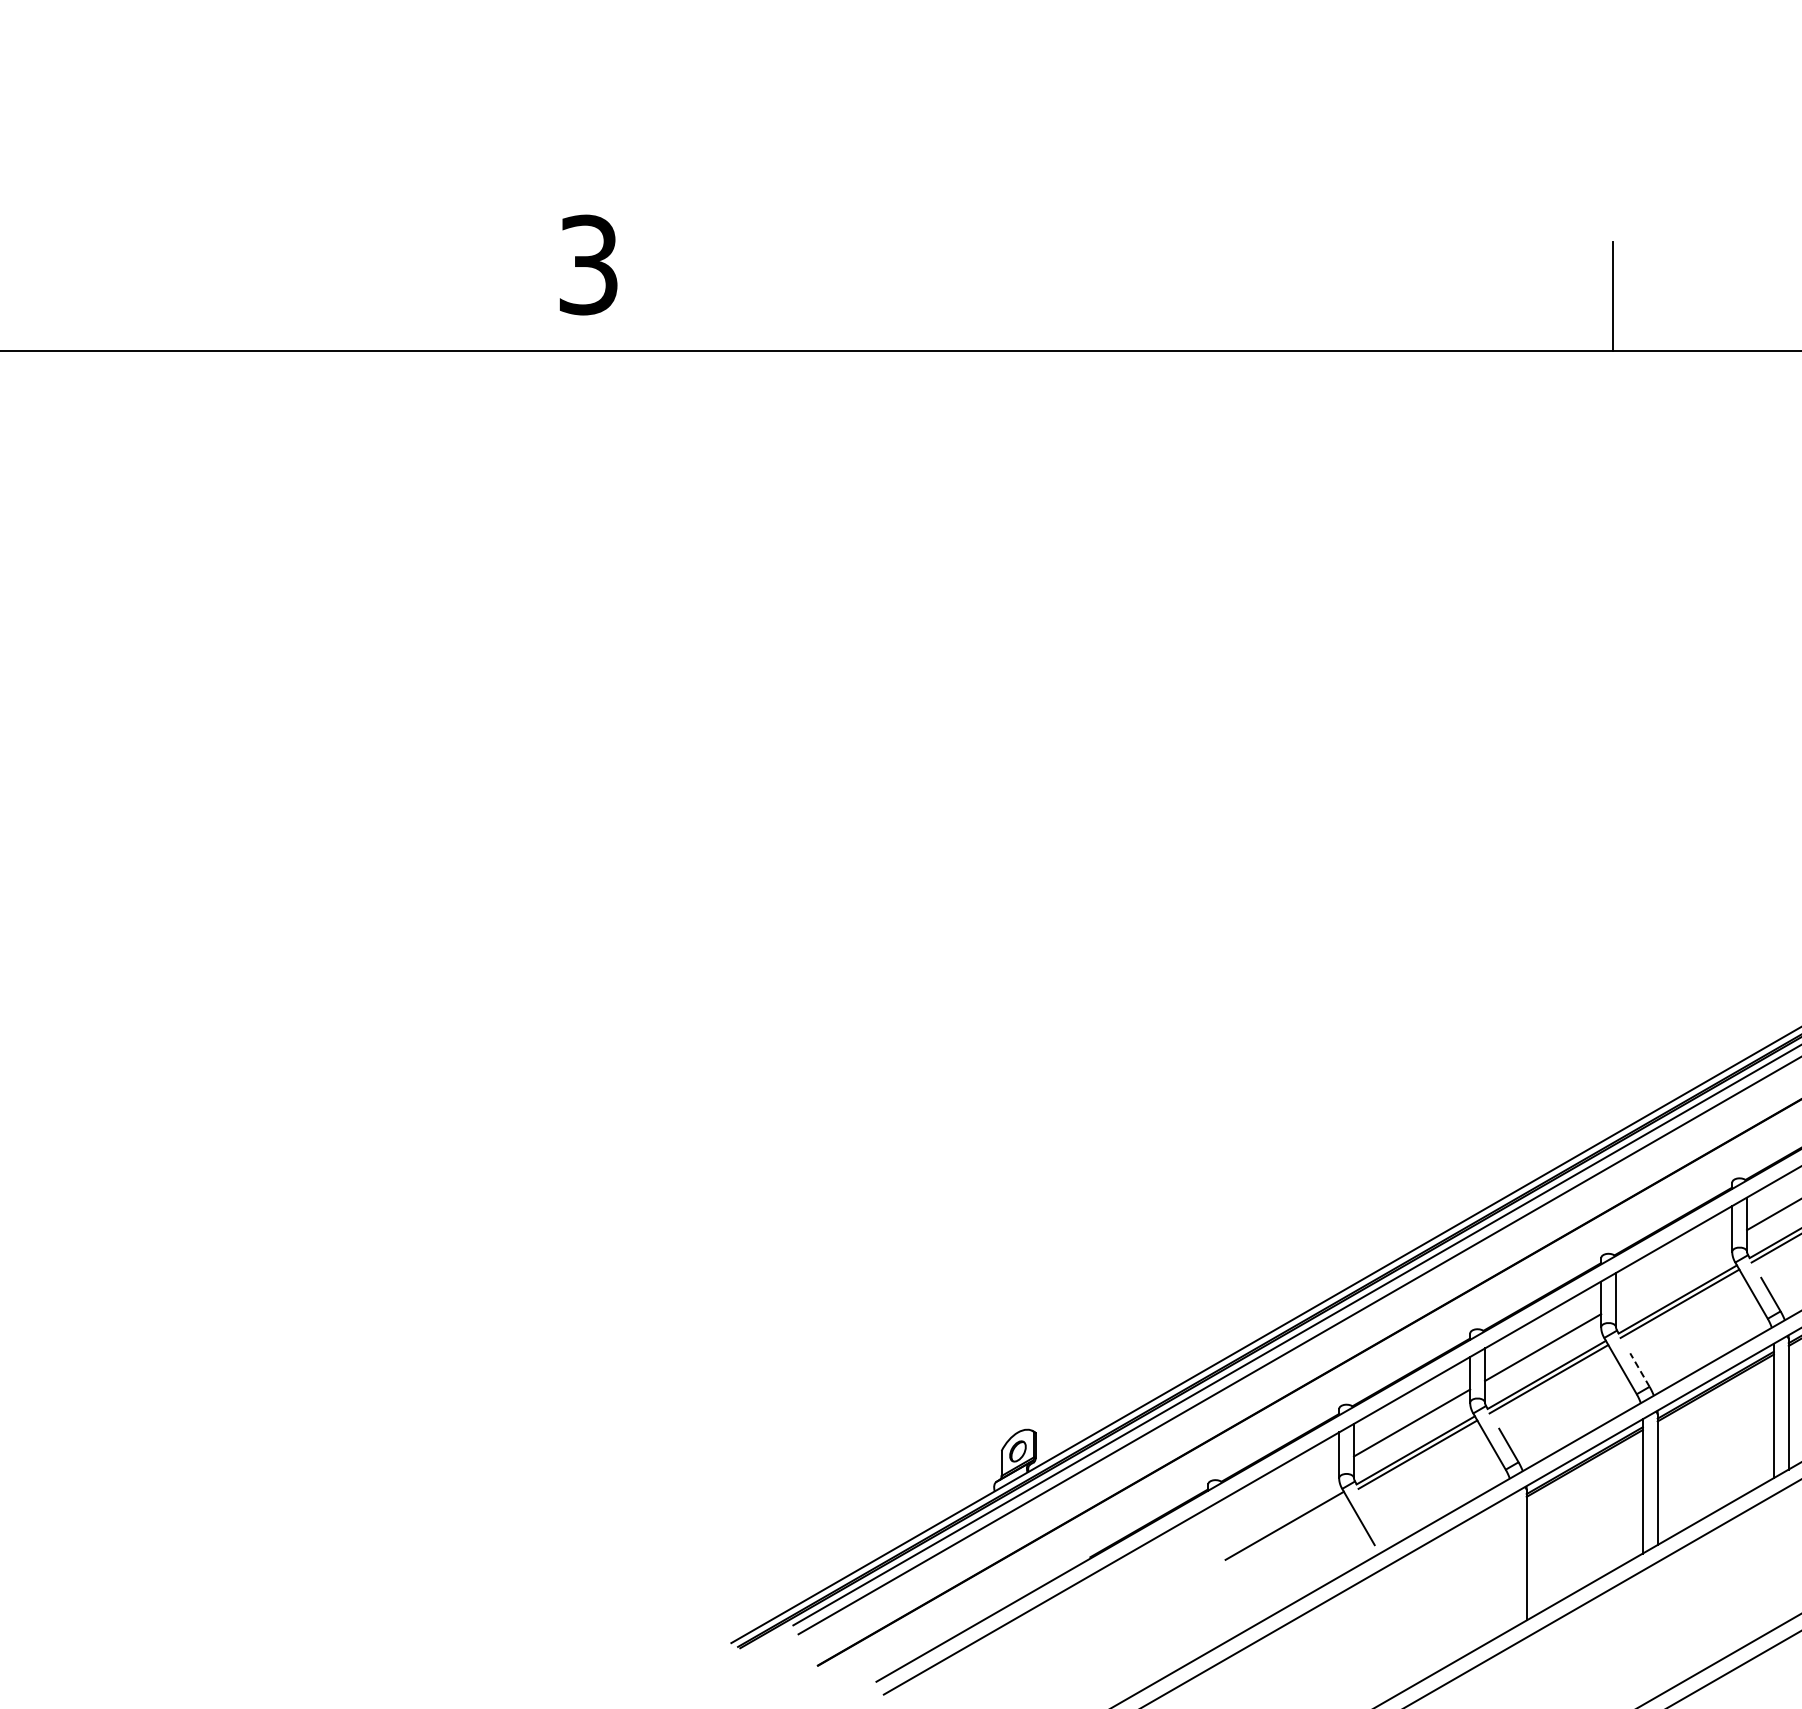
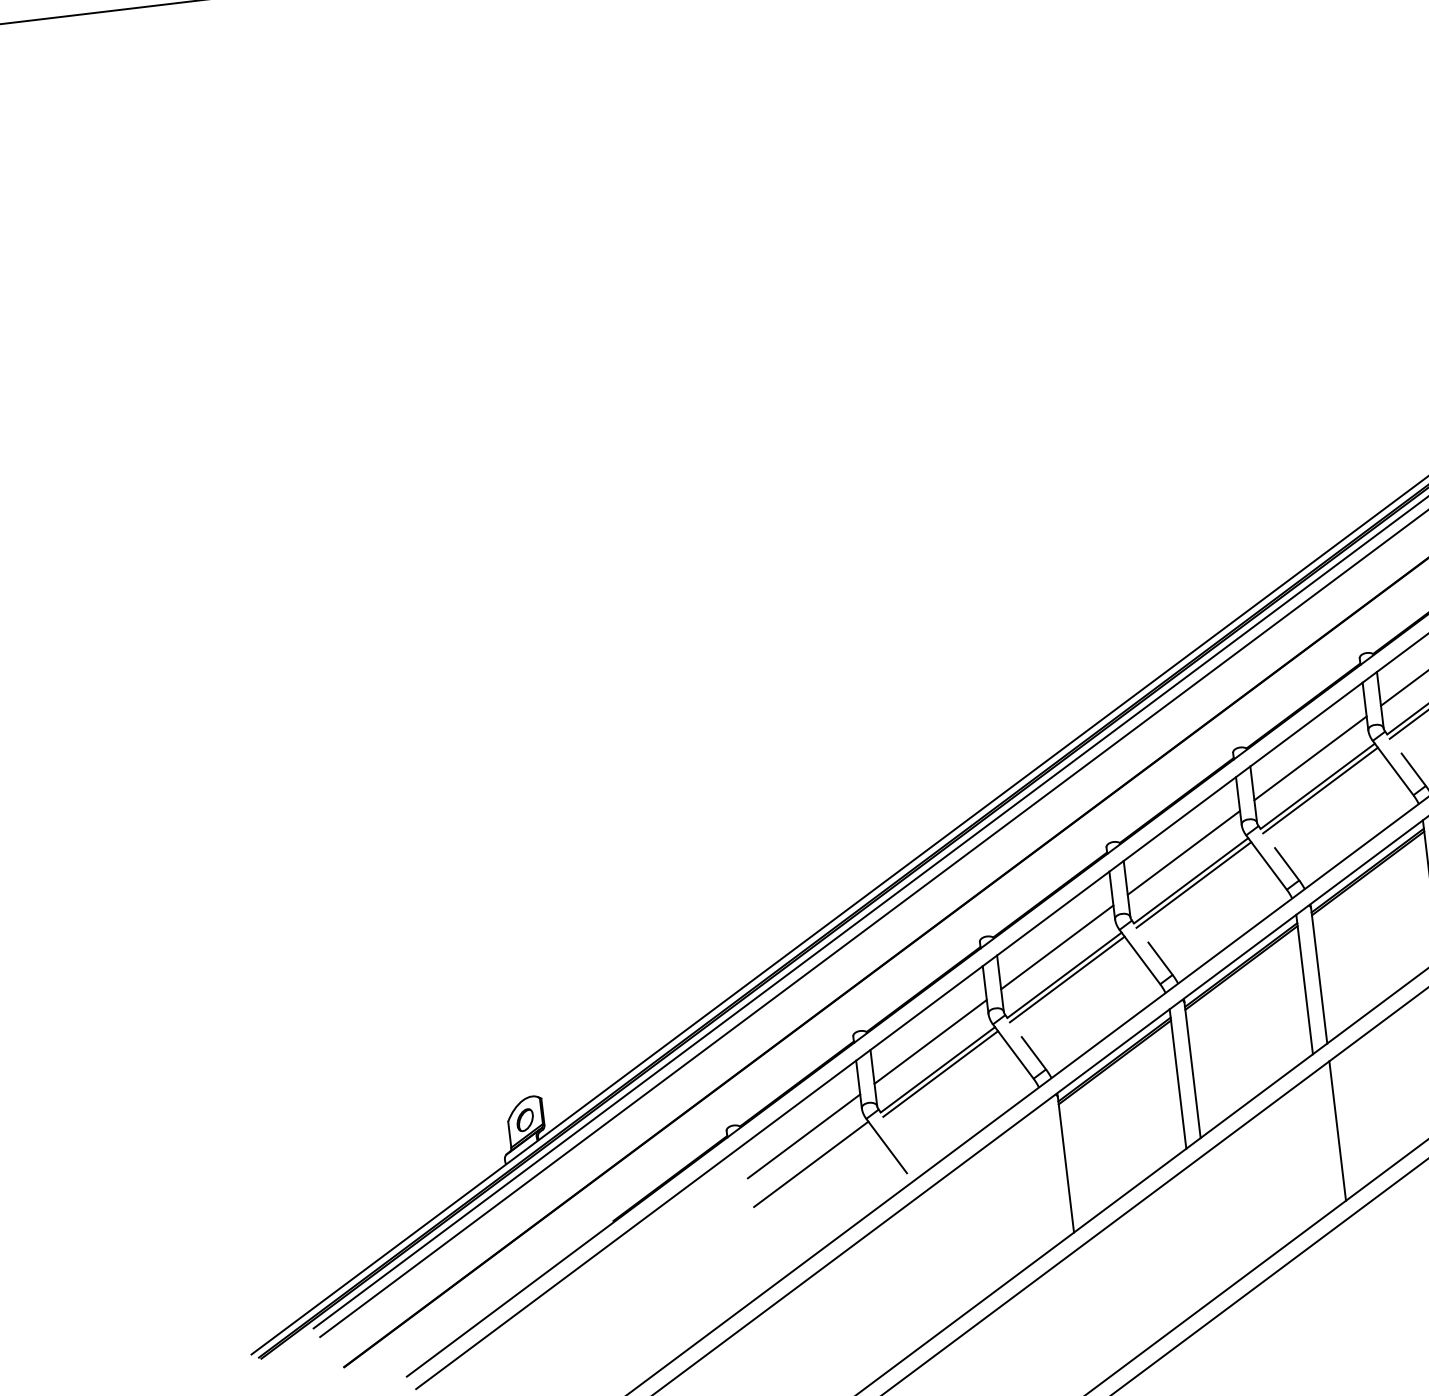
line: (1674, 1271) -> (1184, 852), added
line: (1639, 1369) -> (1160, 958), dashed -> solid
line: (1280, 1498) -> (803, 1136), added
line: (1788, 1553) -> (1337, 1130), added

